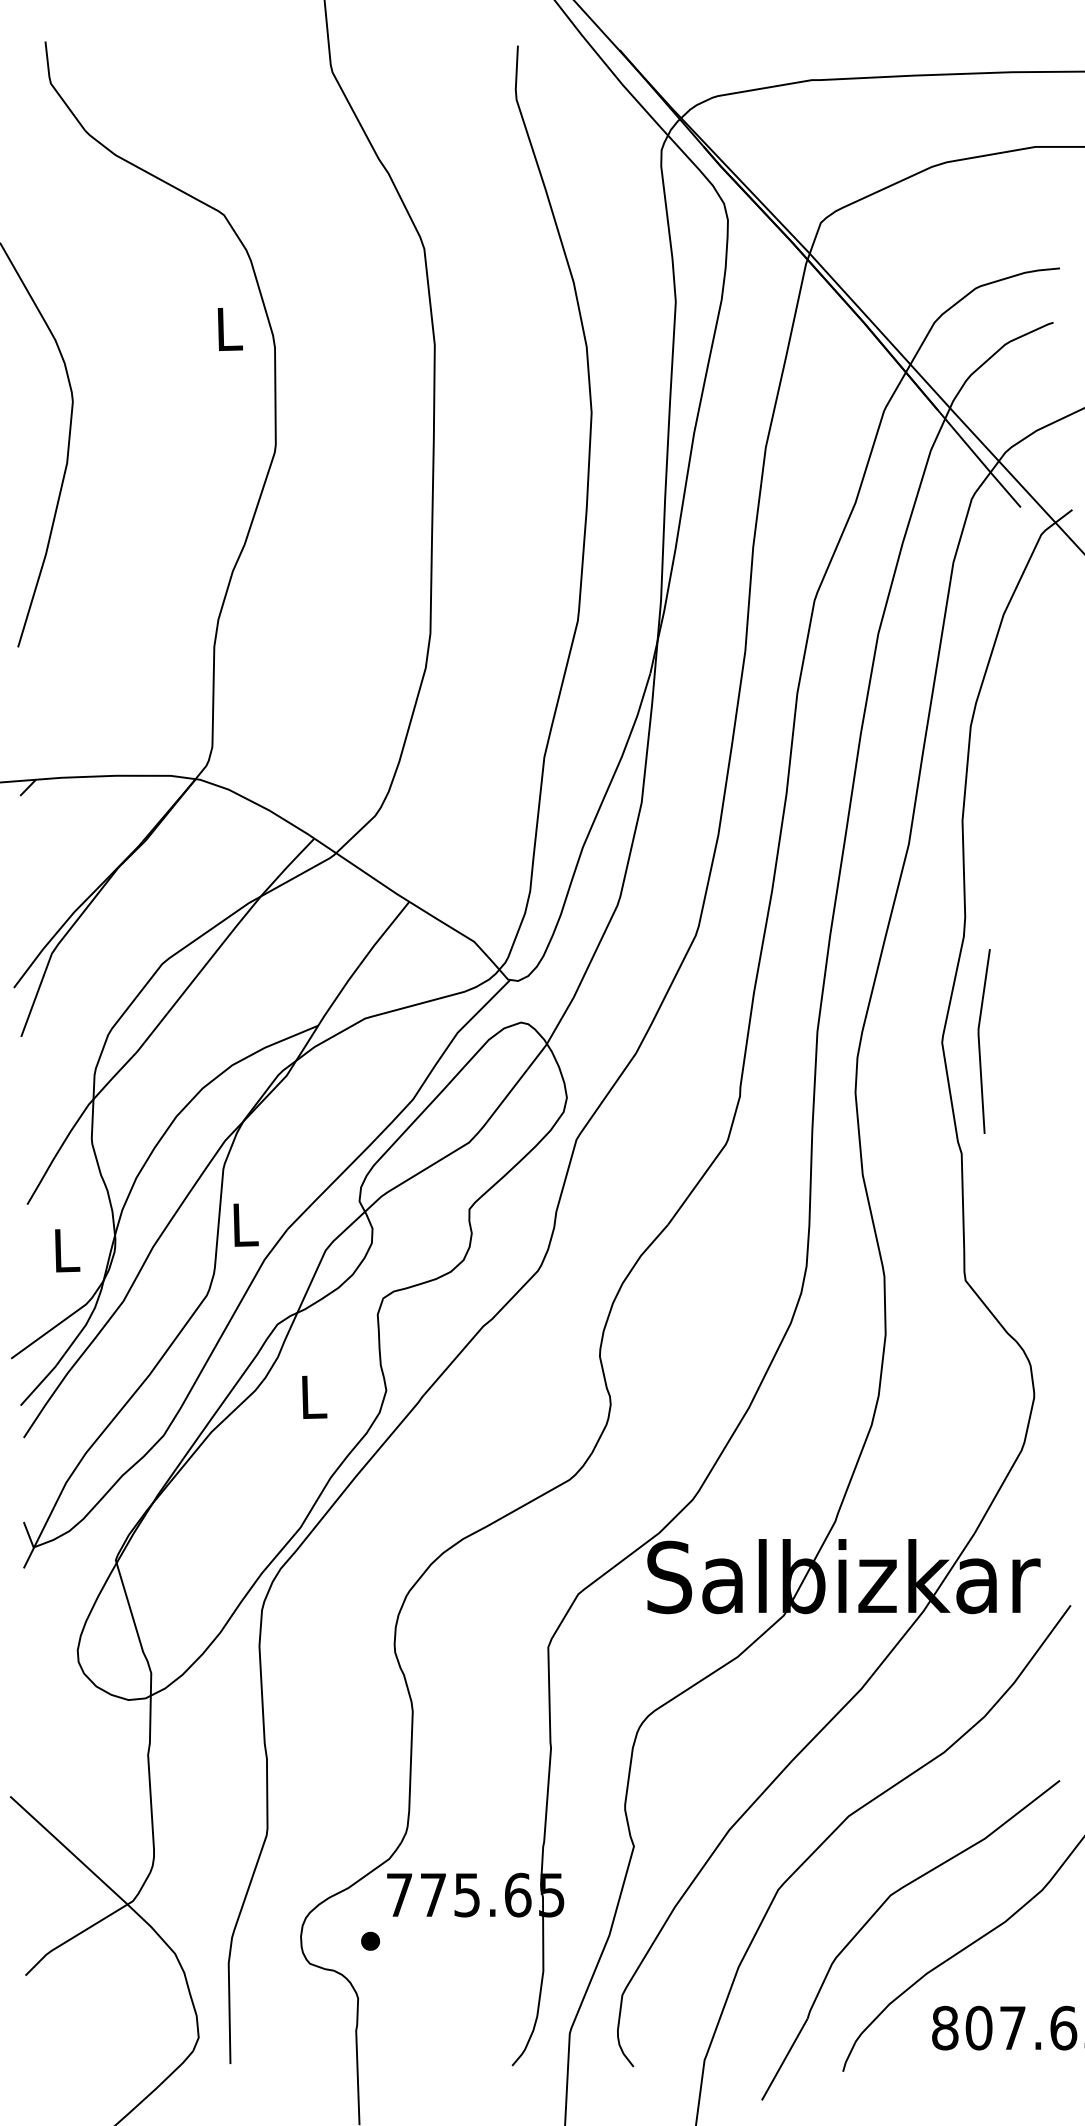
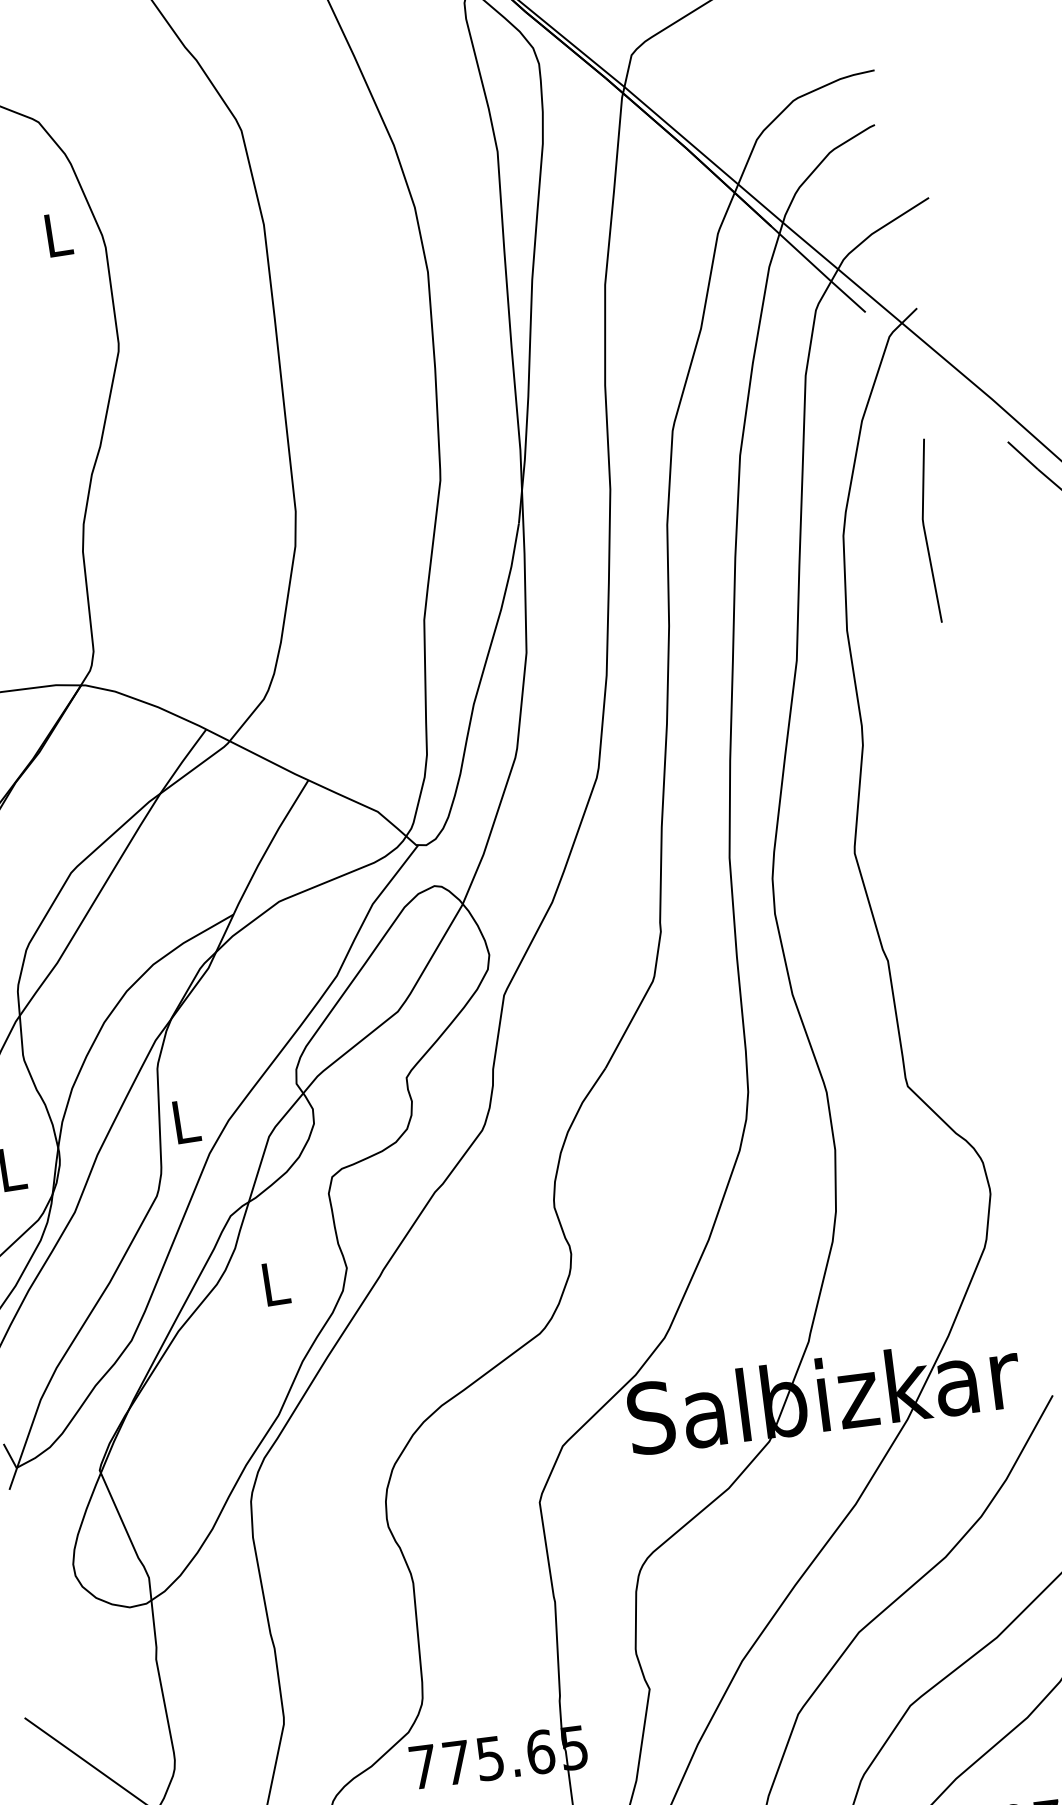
line: (979, 1041) -> (925, 531), moved

